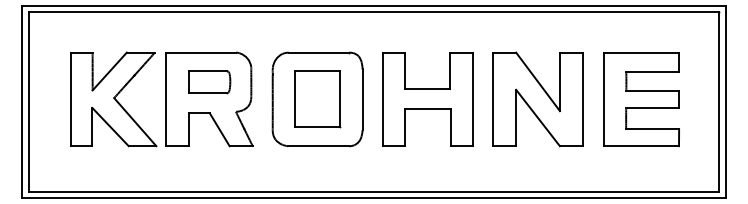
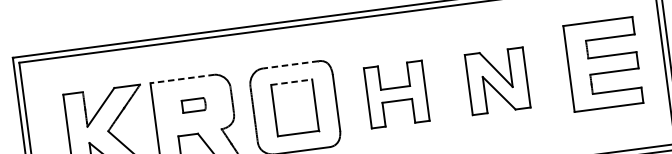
line: (200, 52) -> (182, 79), solid -> dashed
line: (318, 52) -> (290, 64), solid -> dashed
line: (317, 71) -> (291, 82), solid -> dashed
part: (209, 82) -> (193, 105), size x0.6
part: (427, 99) -> (396, 94), size x0.7
part: (537, 99) -> (497, 81), size x0.7
part: (641, 99) -> (603, 64), moved

